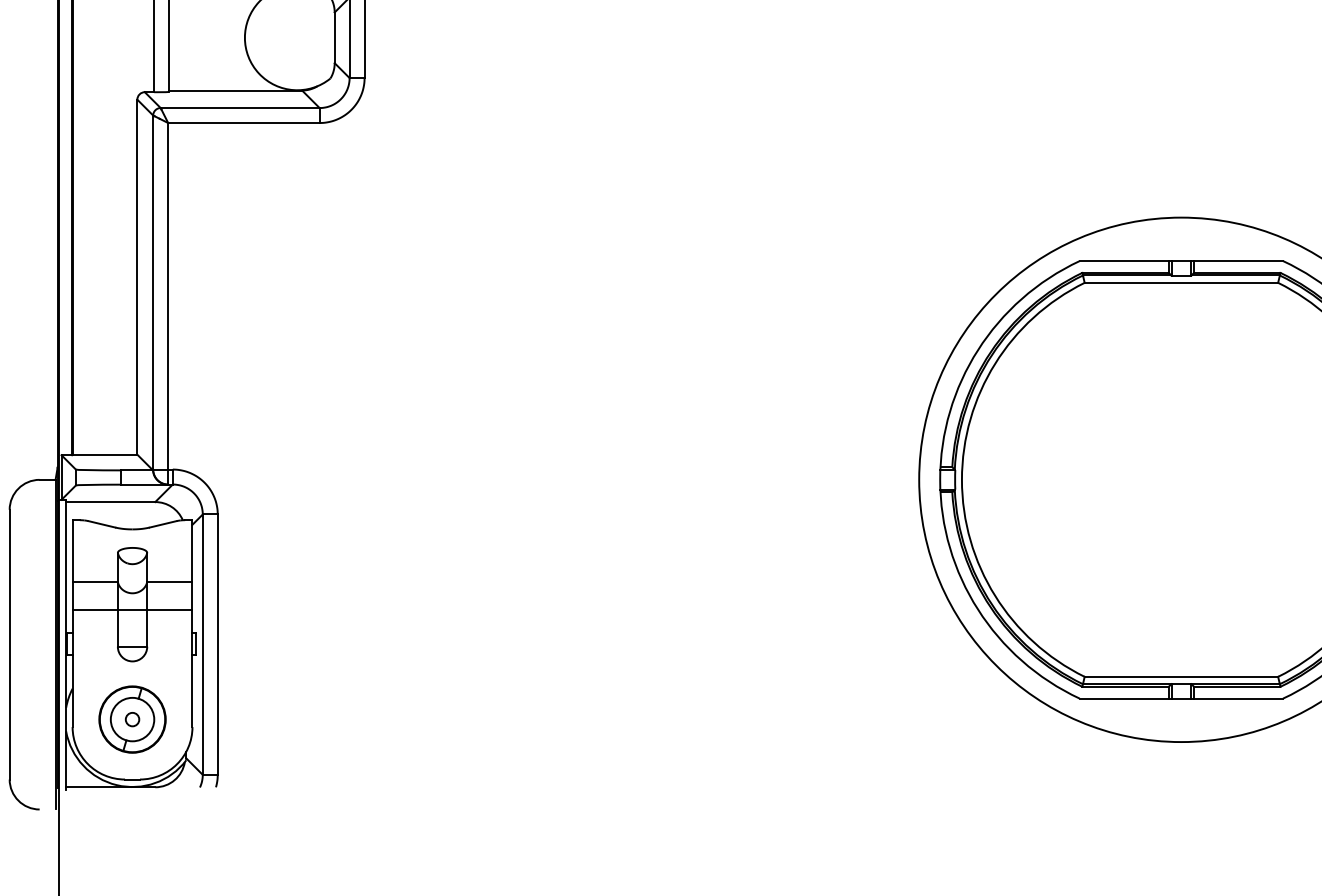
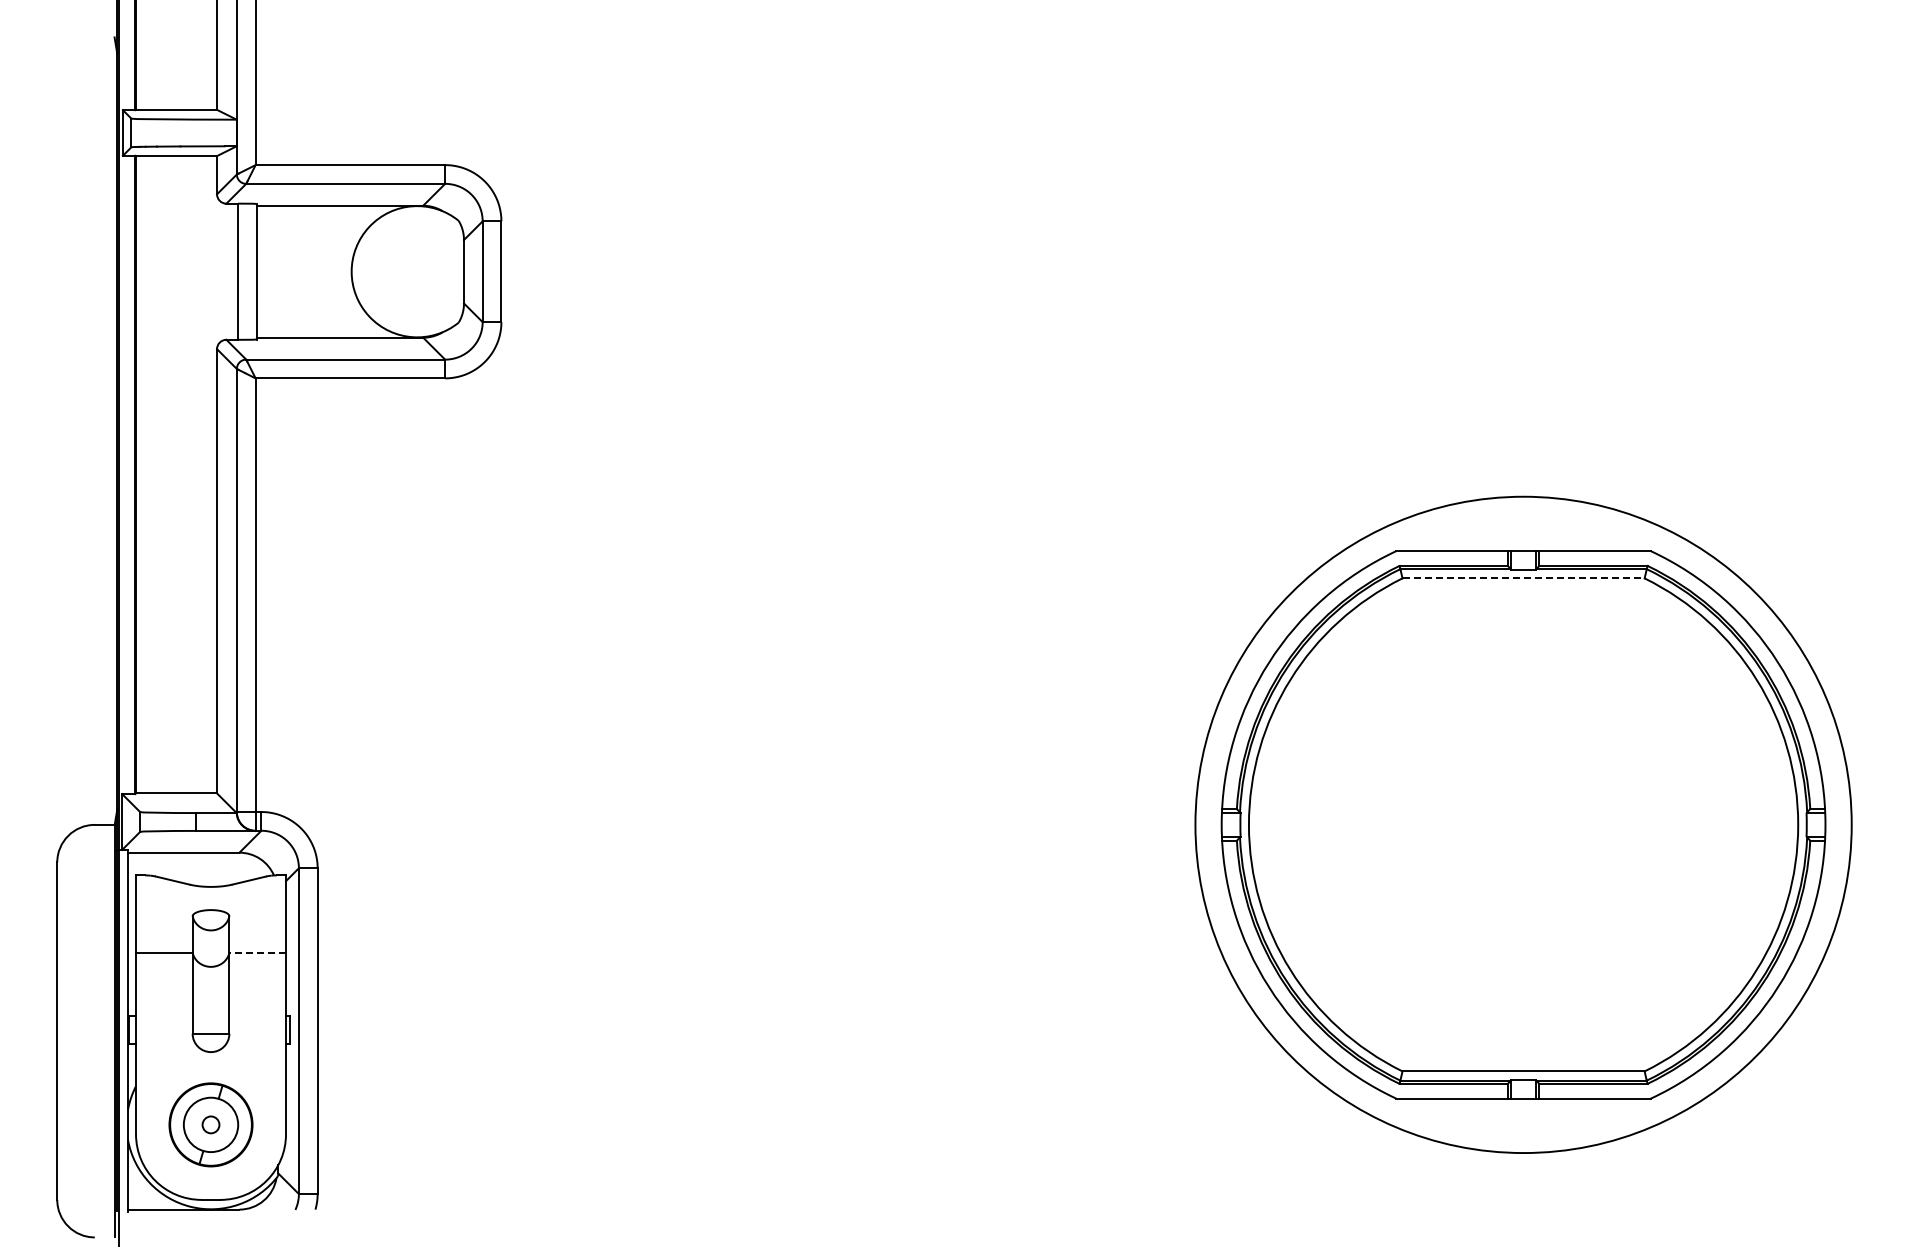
line: (1182, 282) -> (1524, 578), solid -> dashed
line: (169, 581) -> (257, 952), solid -> dashed
line: (132, 610) -> (211, 988), removed

